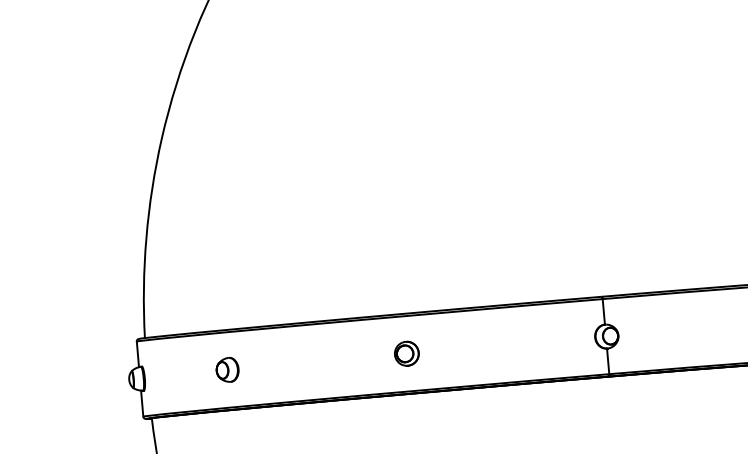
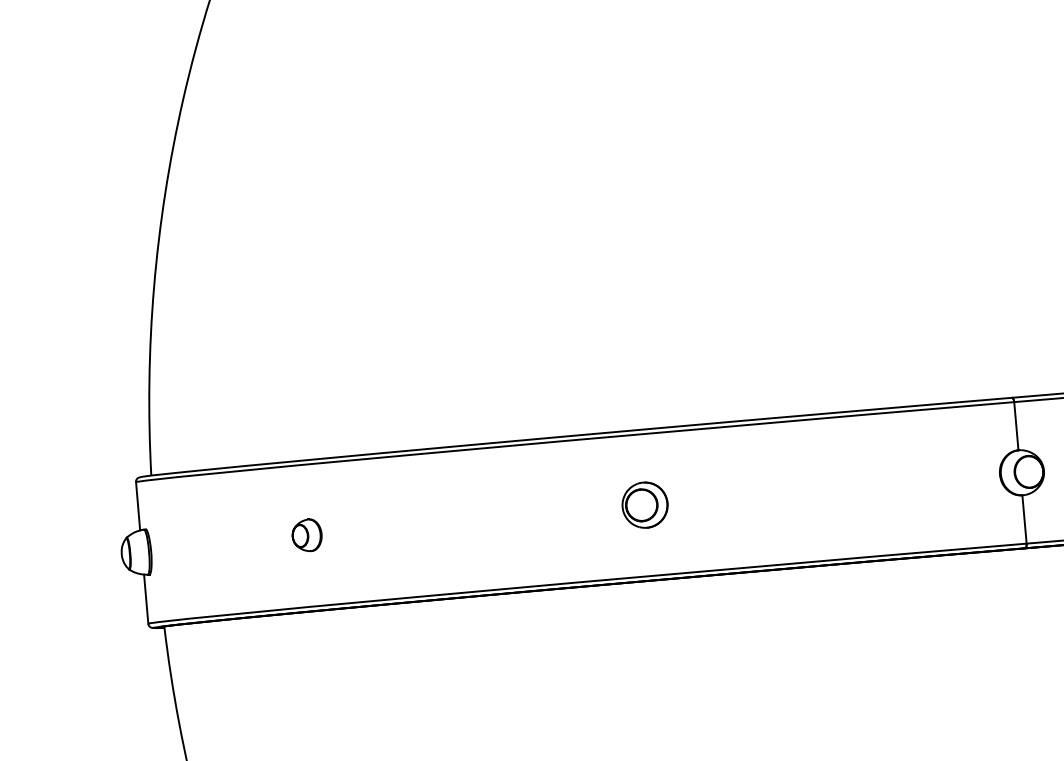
part: (227, 369) -> (306, 534), size x0.7

